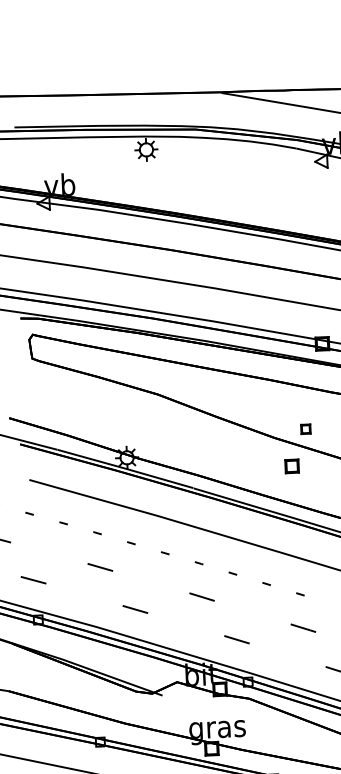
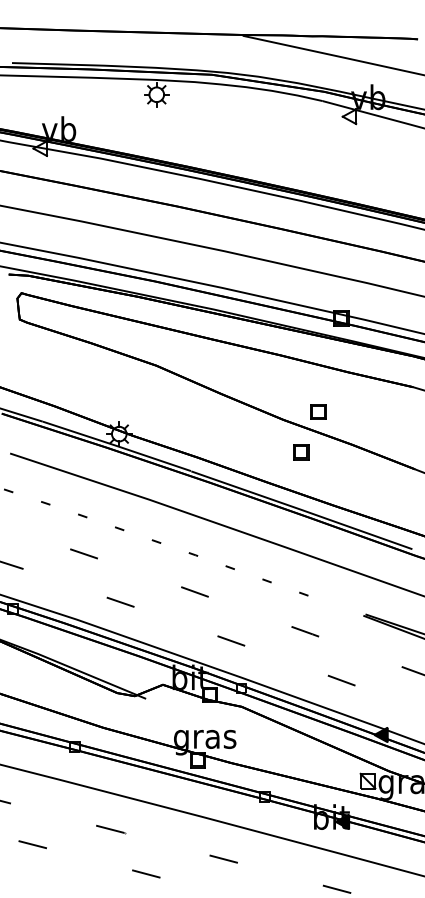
part: (305, 428) -> (318, 411), size x1.43

